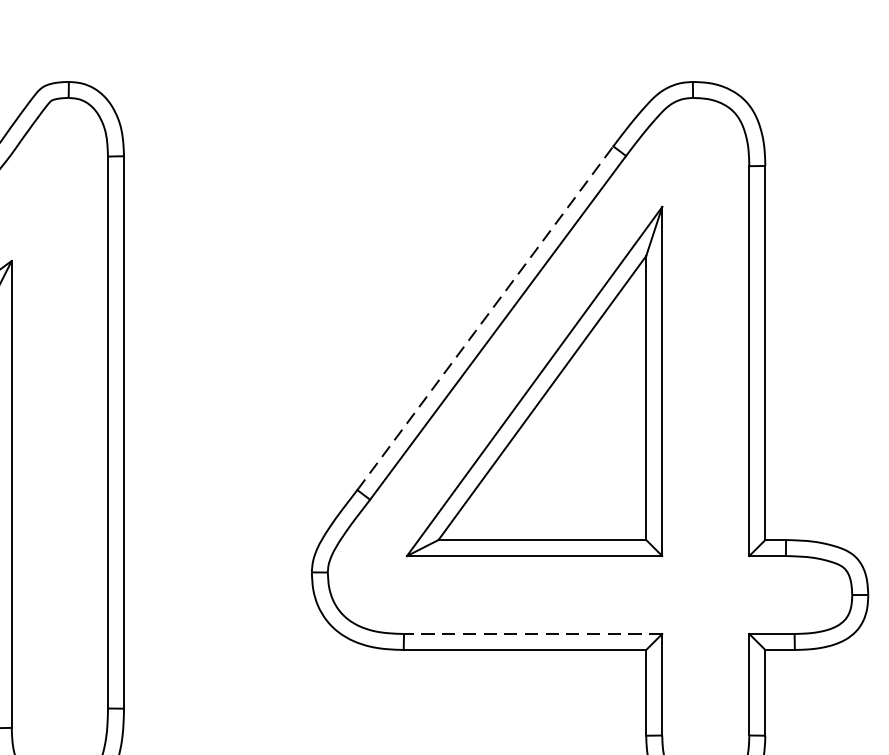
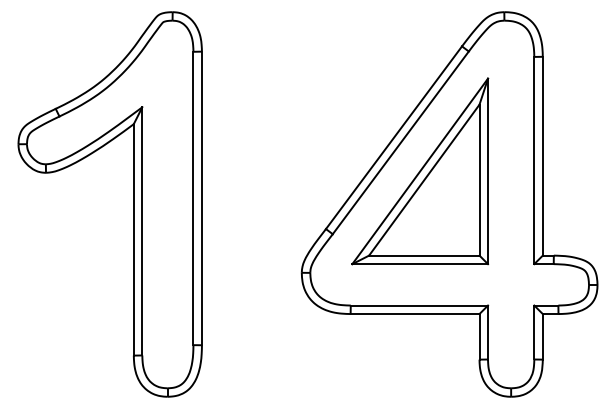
line: (486, 317) -> (394, 137), dashed -> solid
line: (533, 633) -> (419, 305), dashed -> solid

